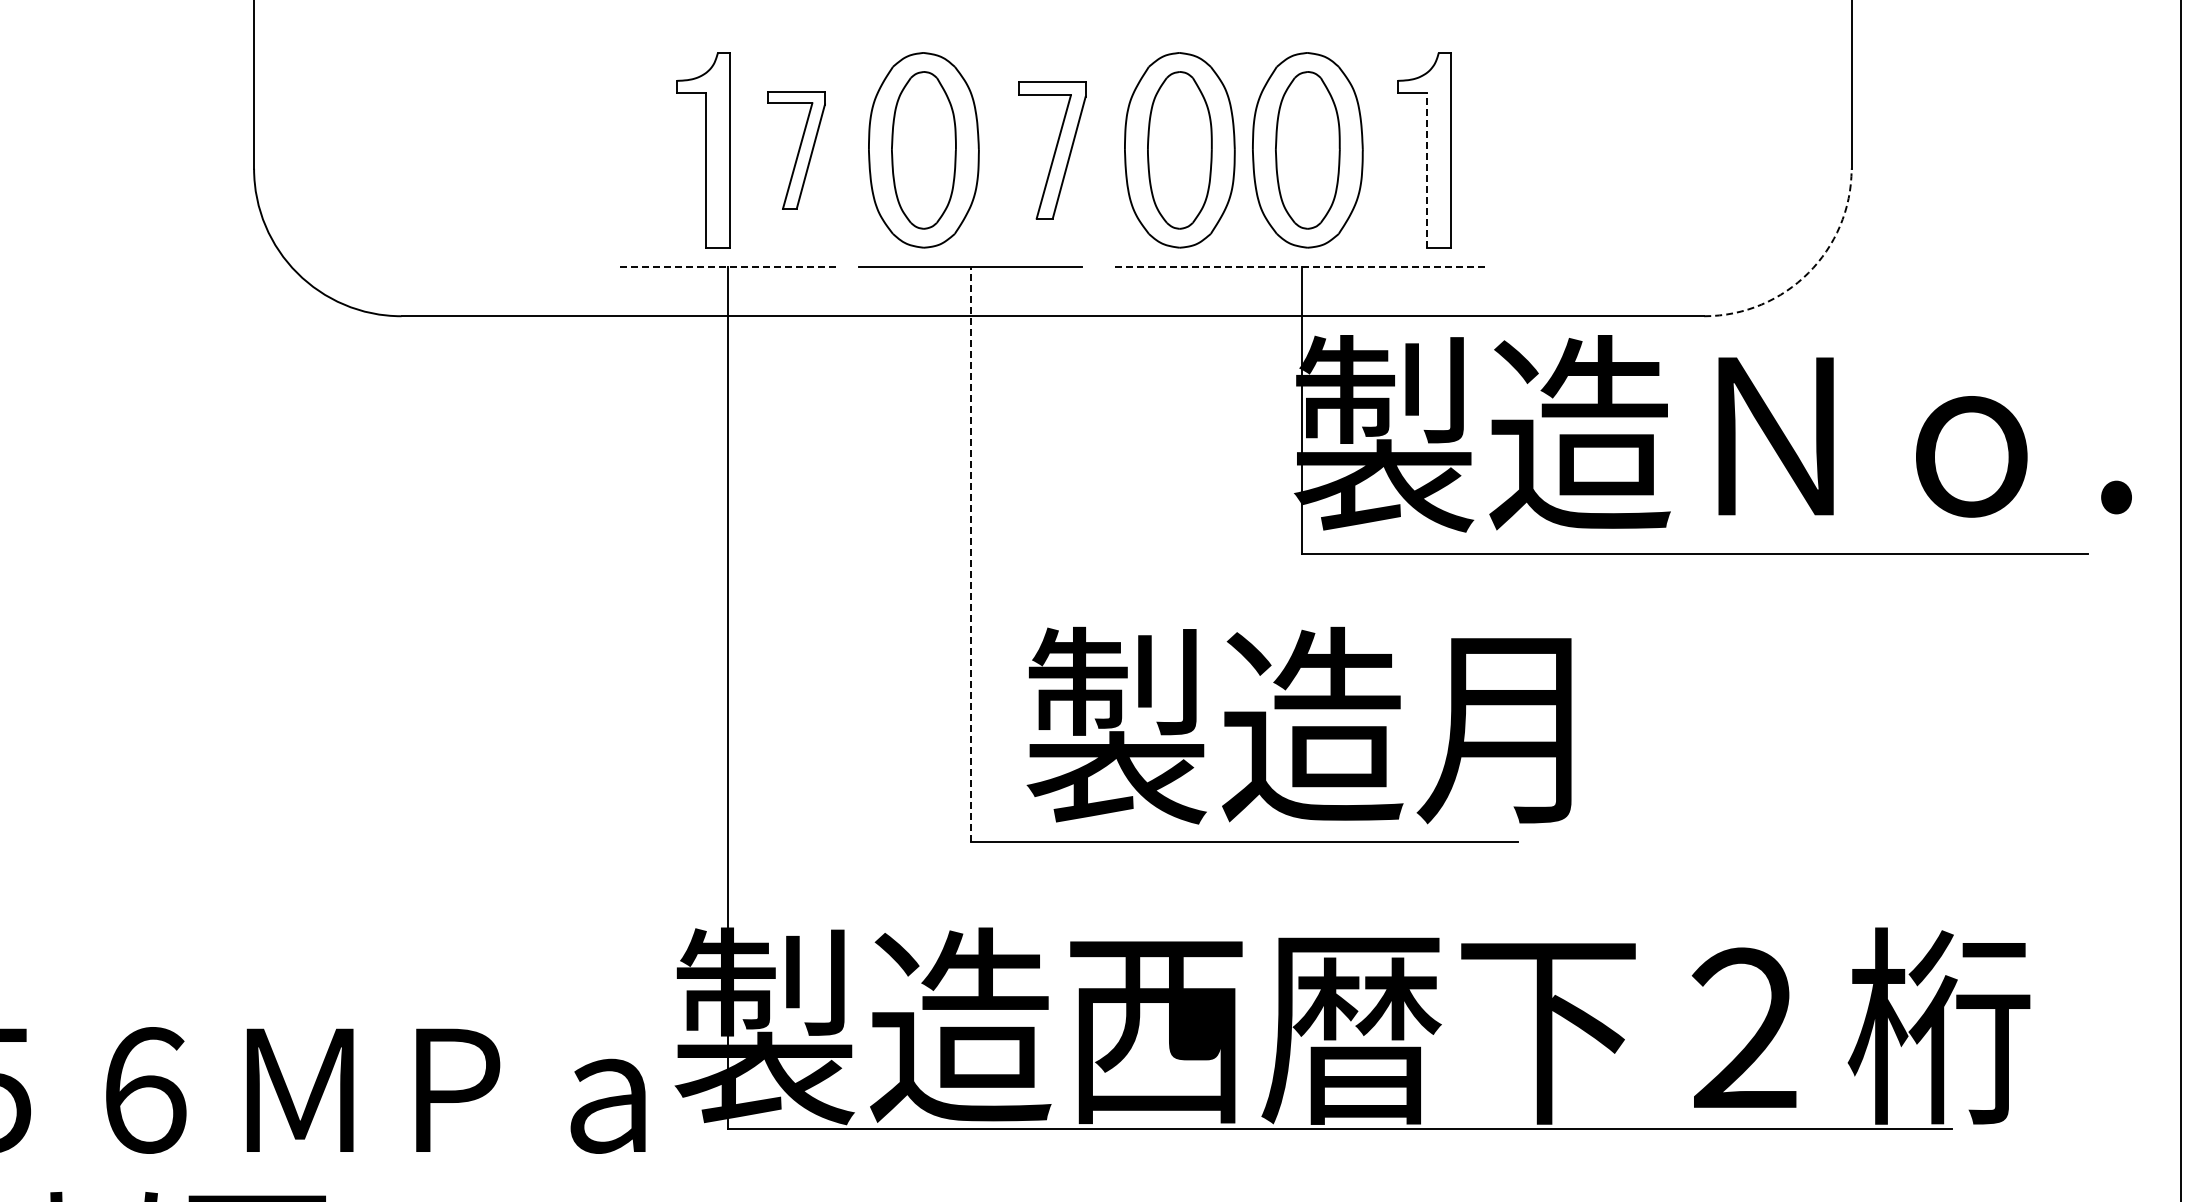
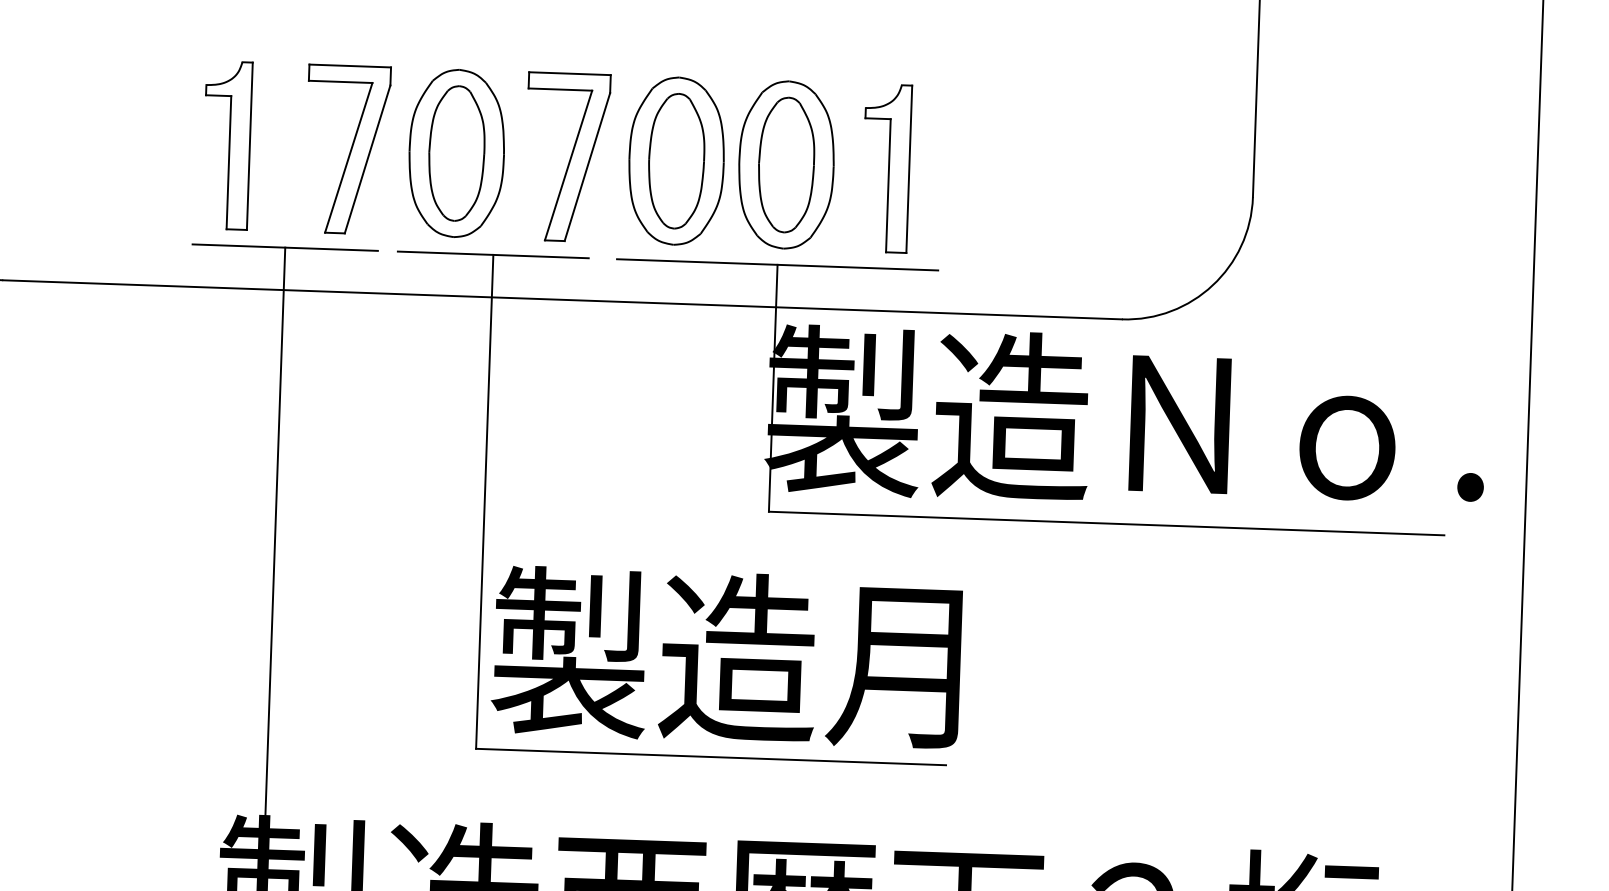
part: (703, 150) -> (227, 145), moved
part: (796, 150) -> (347, 149), size x1.67
part: (1052, 150) -> (567, 157), size x1.43
line: (1427, 170) -> (888, 185), dashed -> solid
line: (728, 266) -> (285, 247), dashed -> solid
line: (1301, 266) -> (777, 264), dashed -> solid
arc: (1808, 273) -> (1212, 285), dashed -> solid
line: (970, 554) -> (484, 501), dashed -> solid
text: (1298, 725) -> (726, 657), moved

